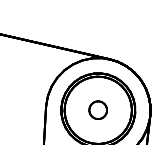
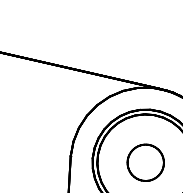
part: (97, 109) -> (144, 161), size x1.43

